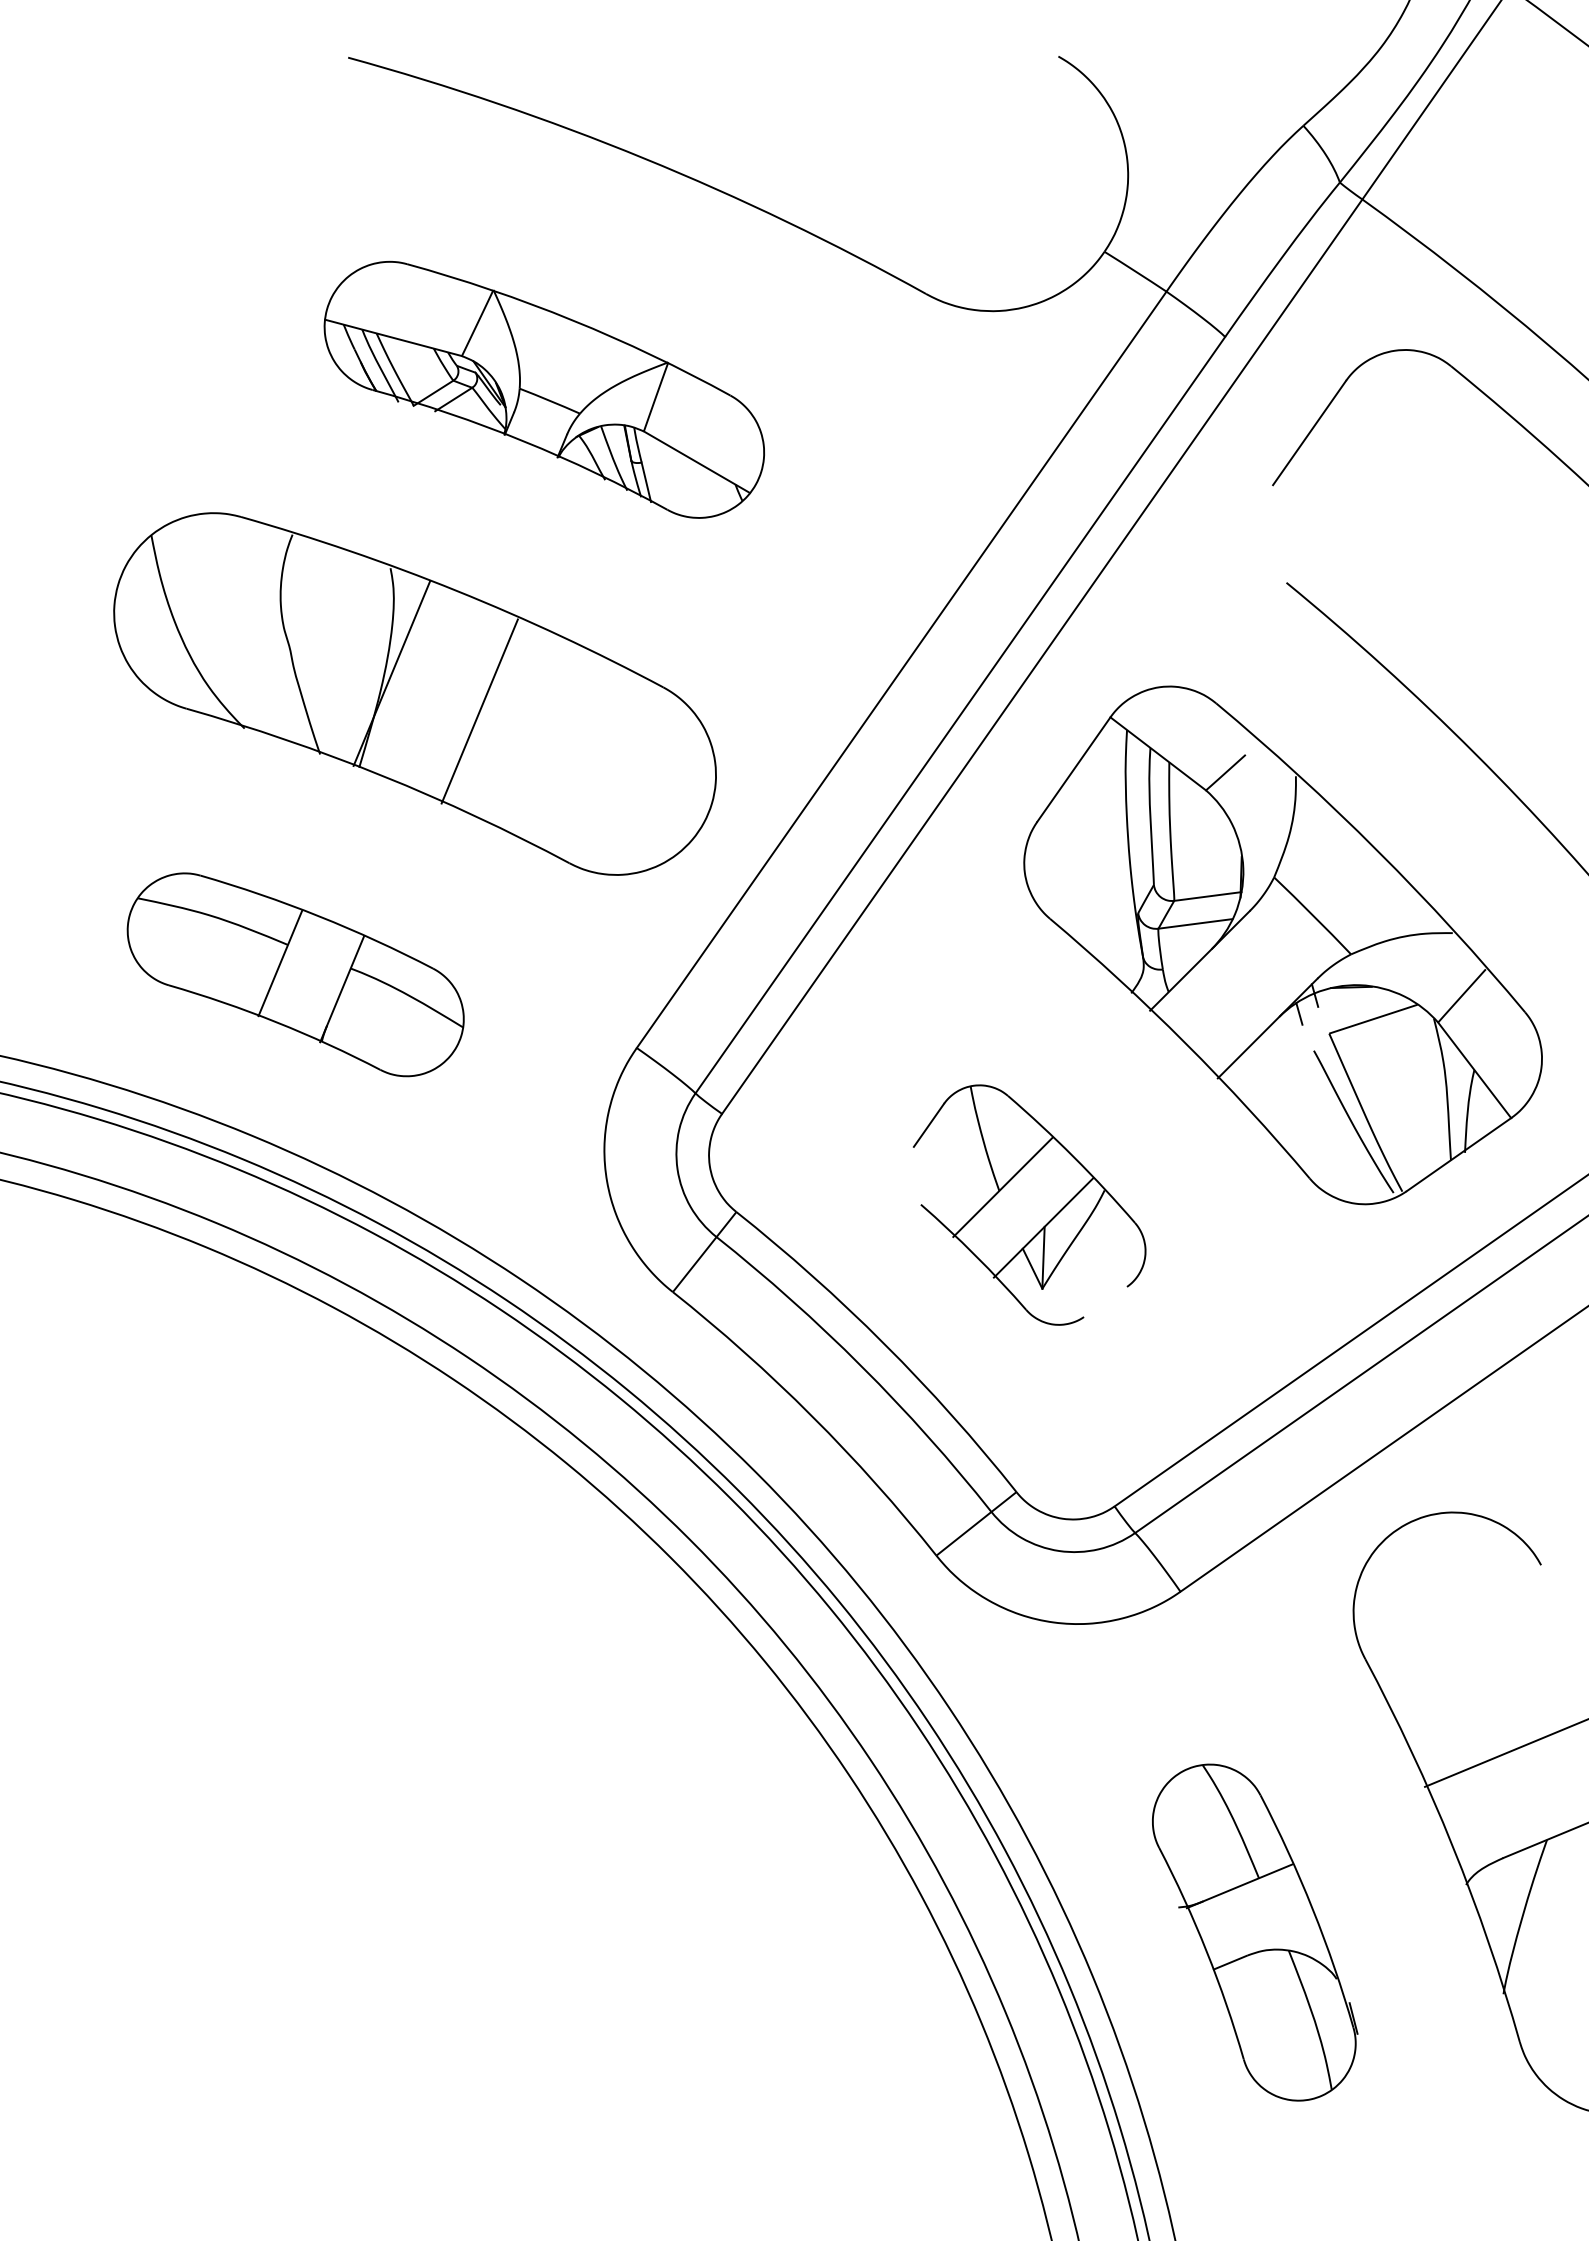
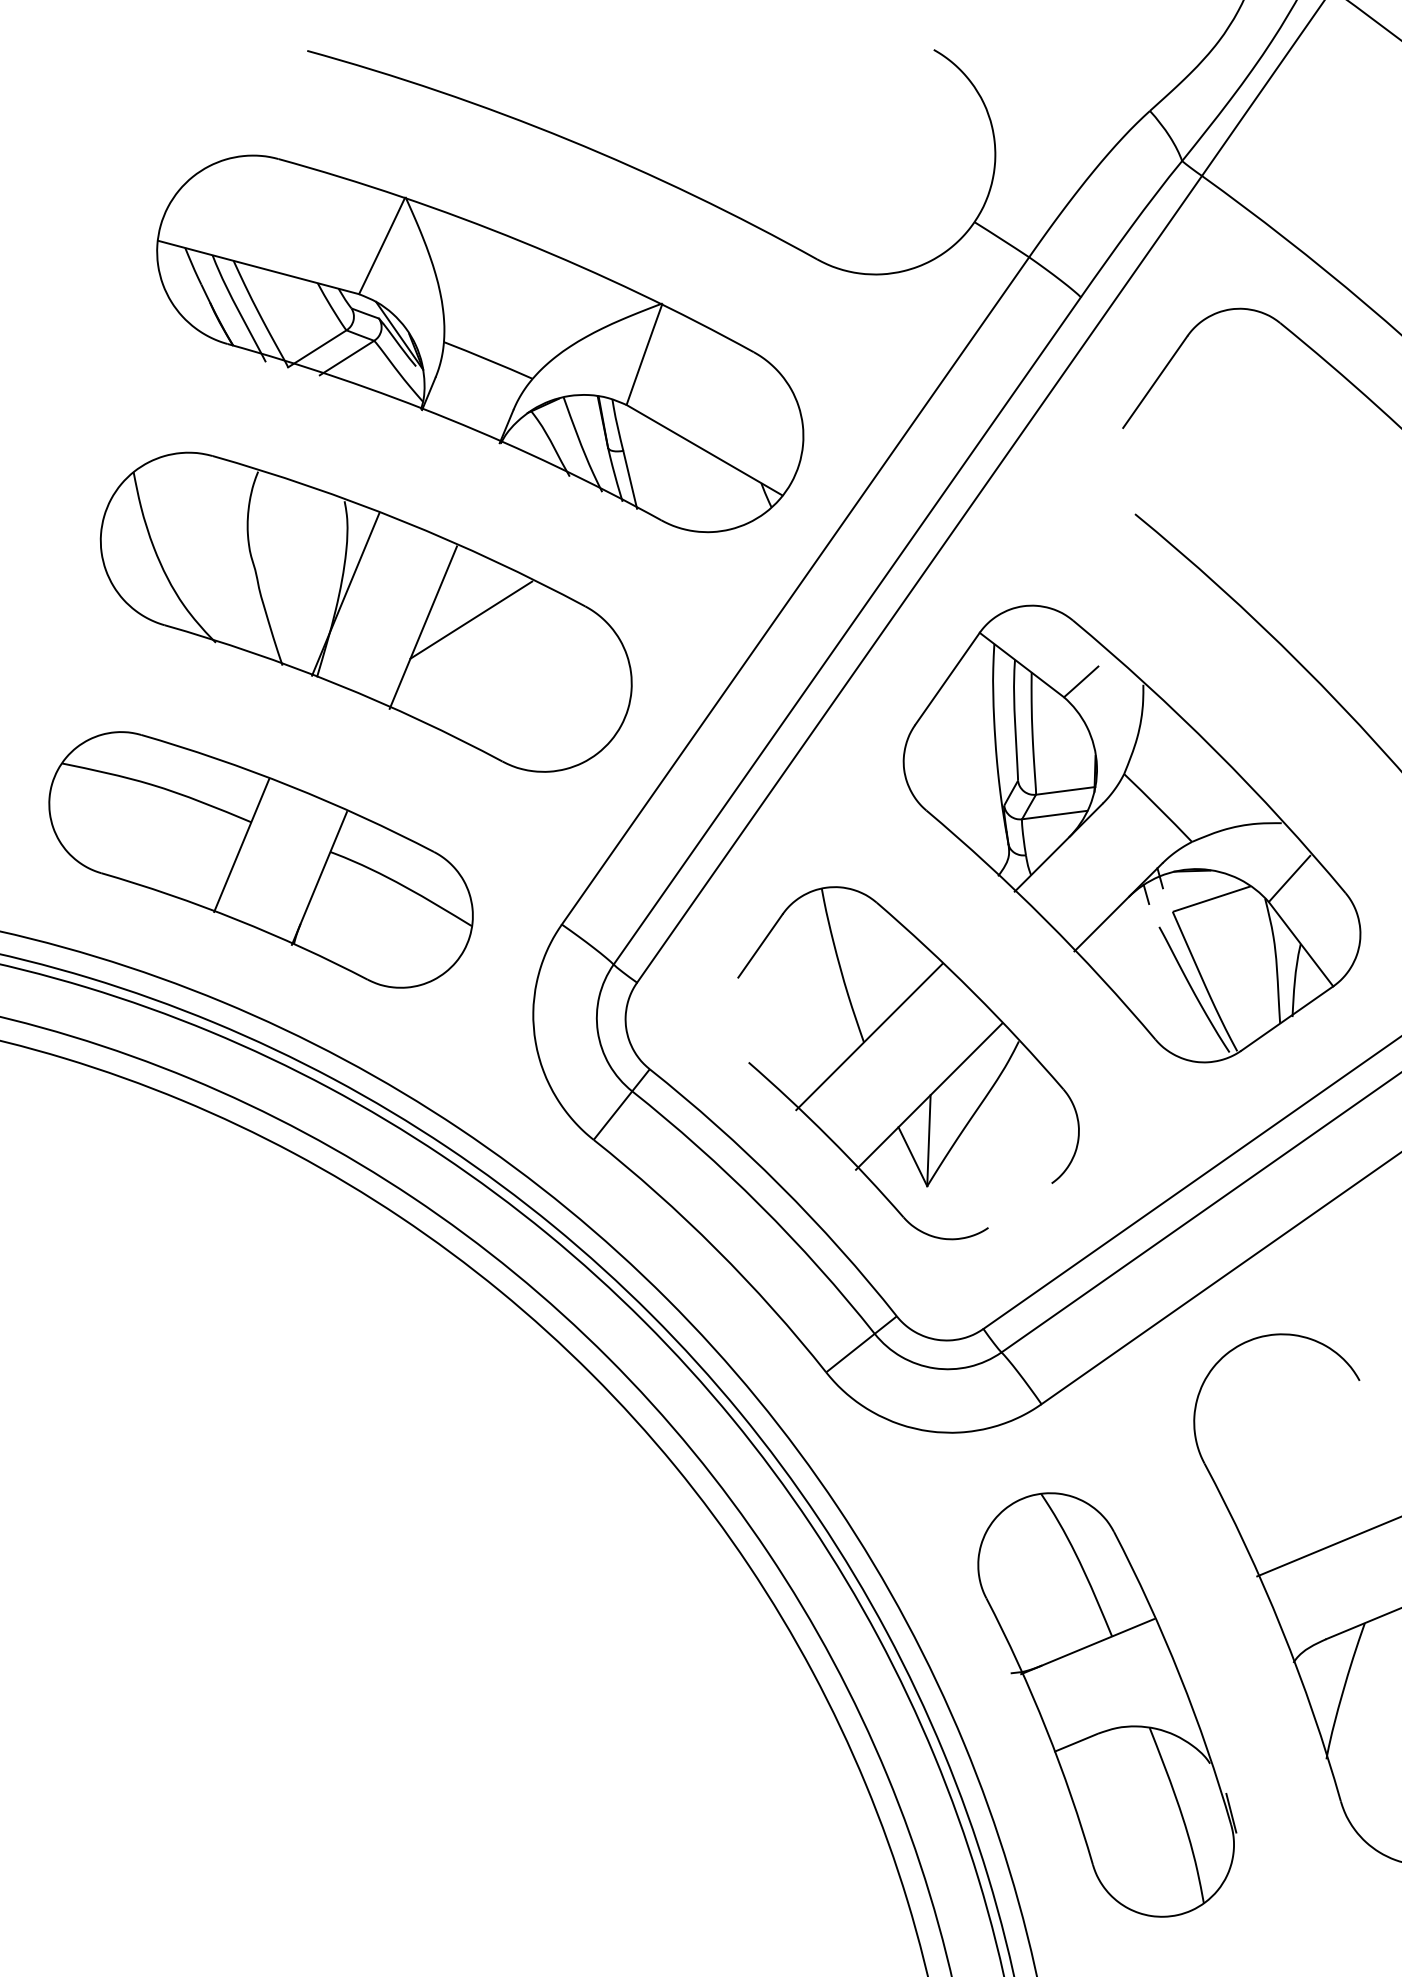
part: (544, 389) -> (480, 343), size x1.67
line: (534, 702) -> (471, 619), added
part: (295, 974) -> (260, 859), size x1.43
part: (1029, 1204) -> (908, 1062), size x1.67
part: (1255, 1932) -> (1107, 1704), size x1.43

